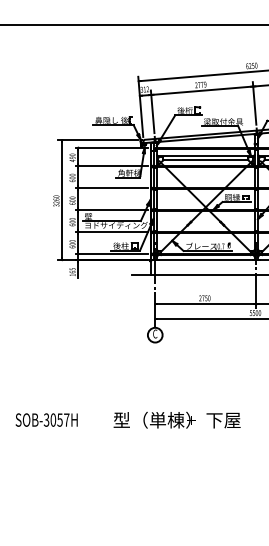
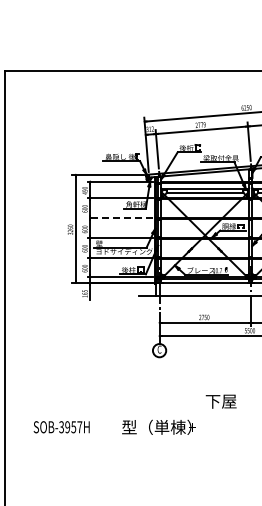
line: (111, 187) -> (120, 217), solid -> dashed
text: (53, 420) -> (67, 427), SOB-3057H -> SOB-3957H
text: (222, 420) -> (220, 401), moved

